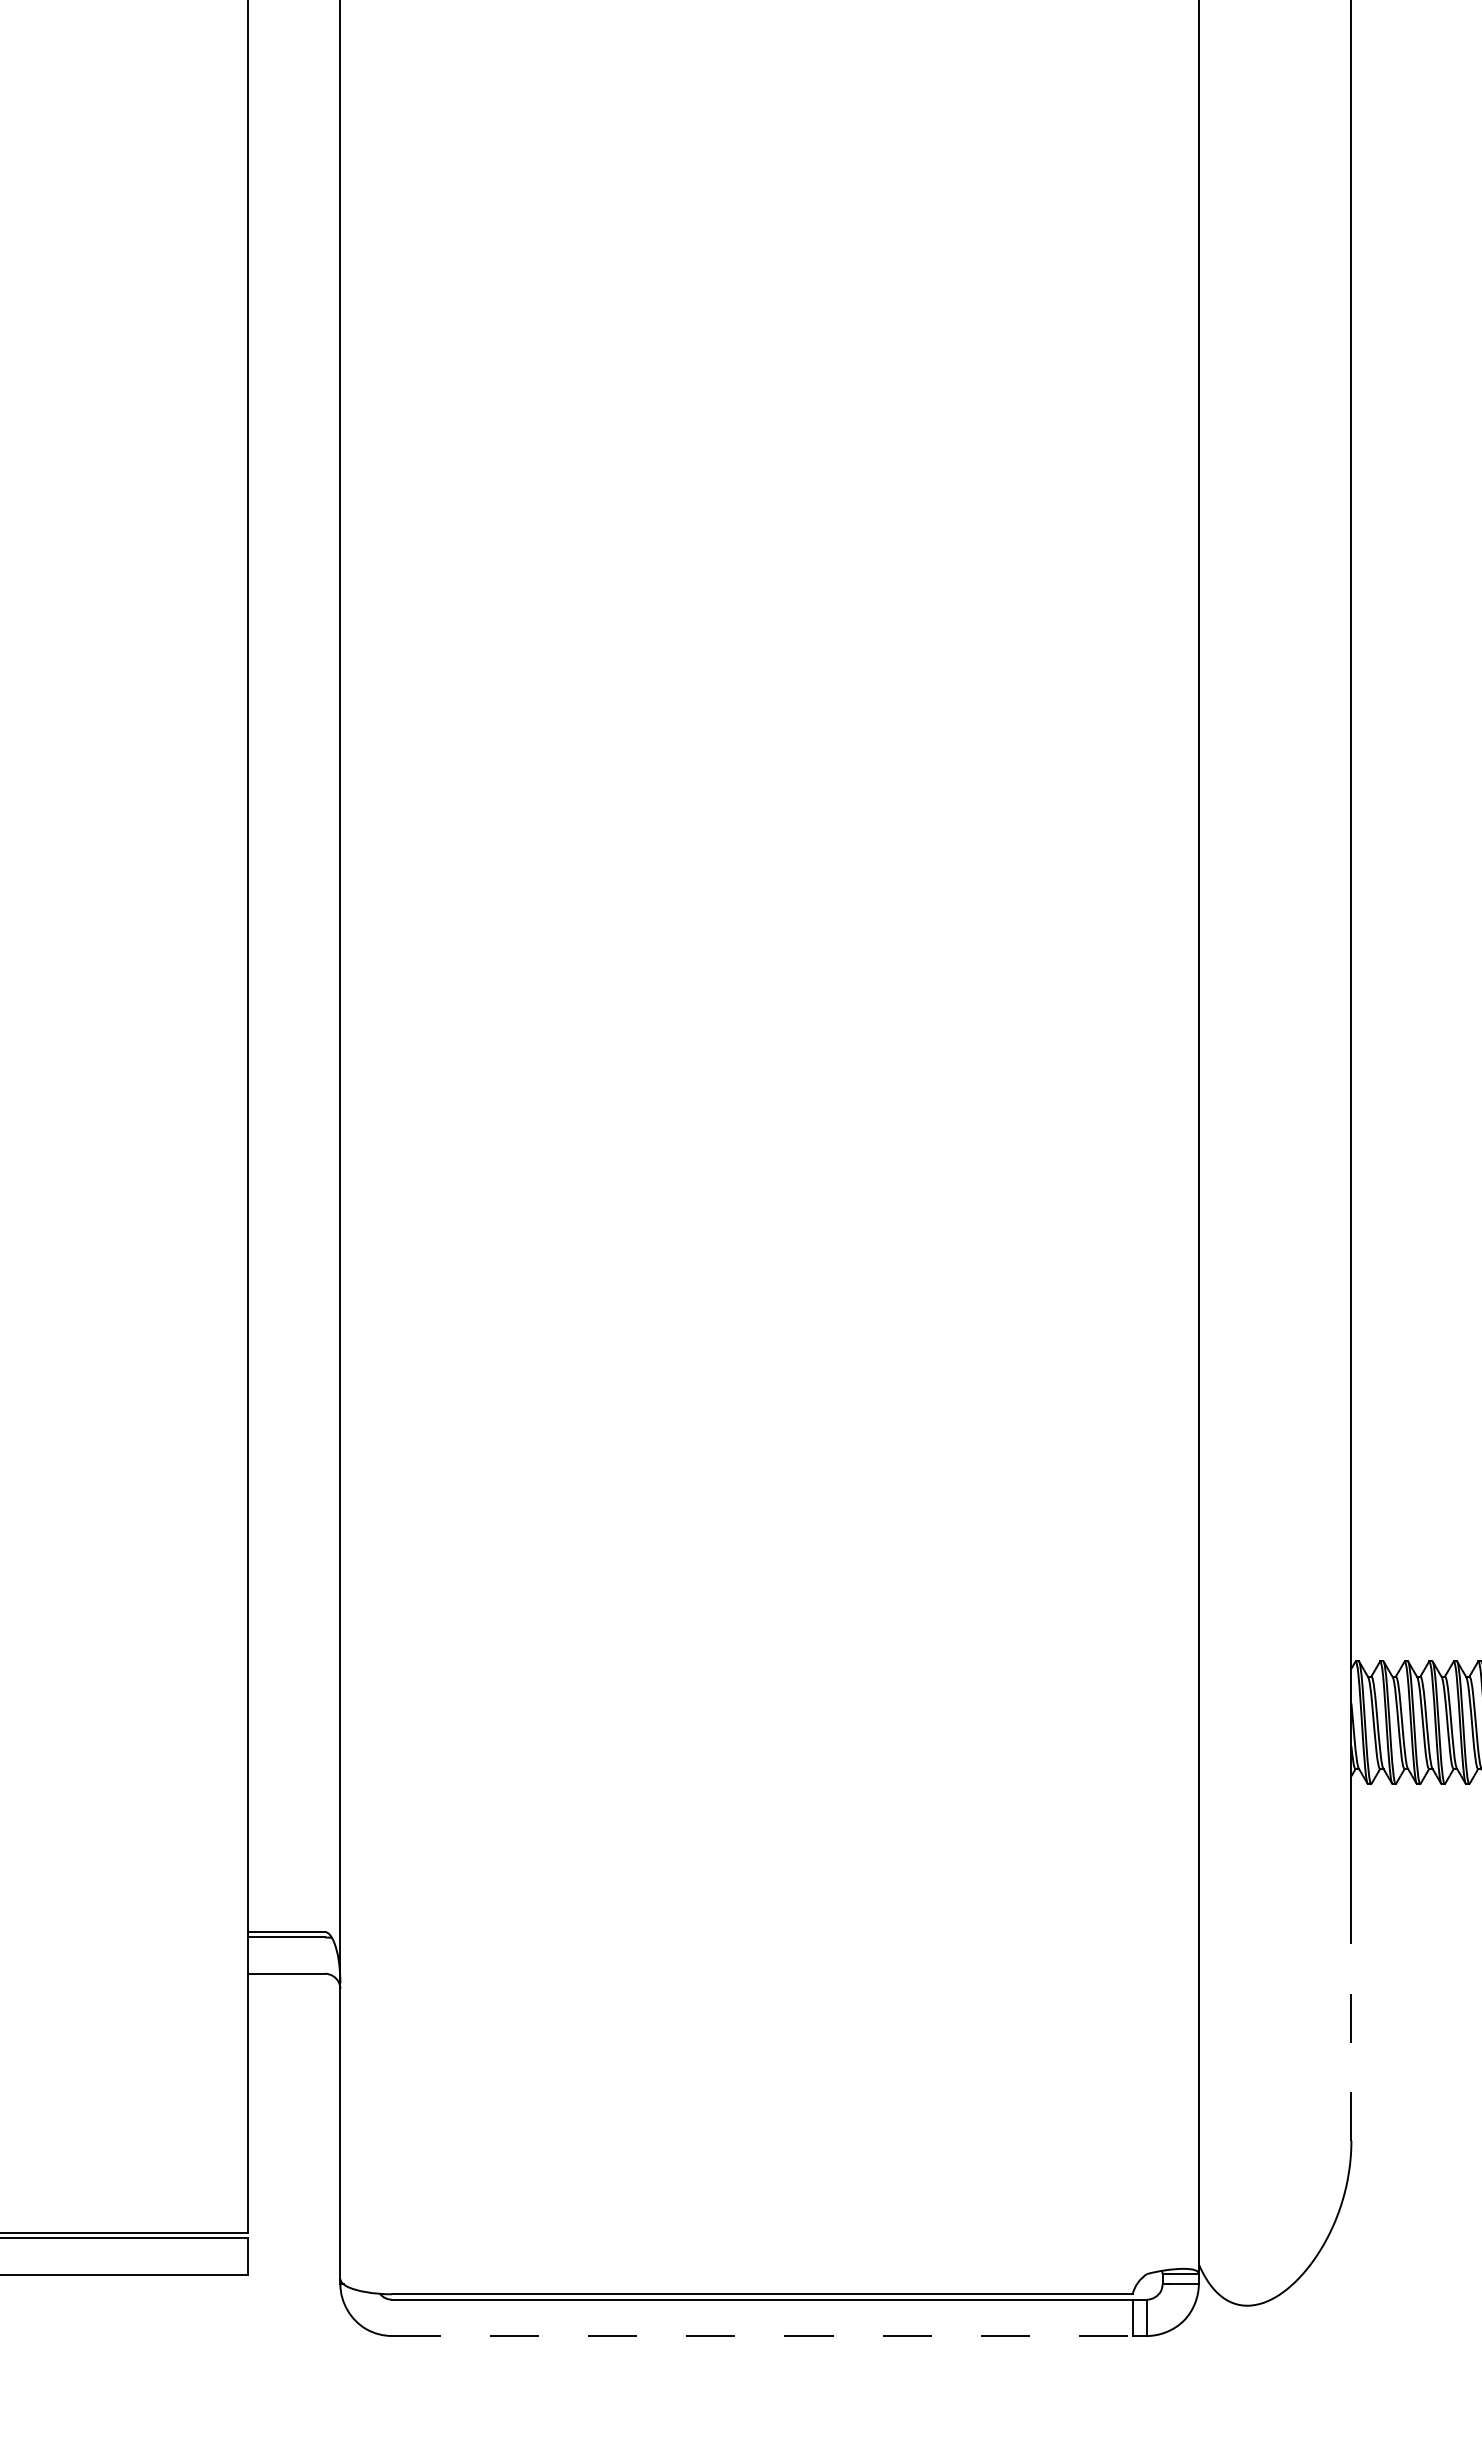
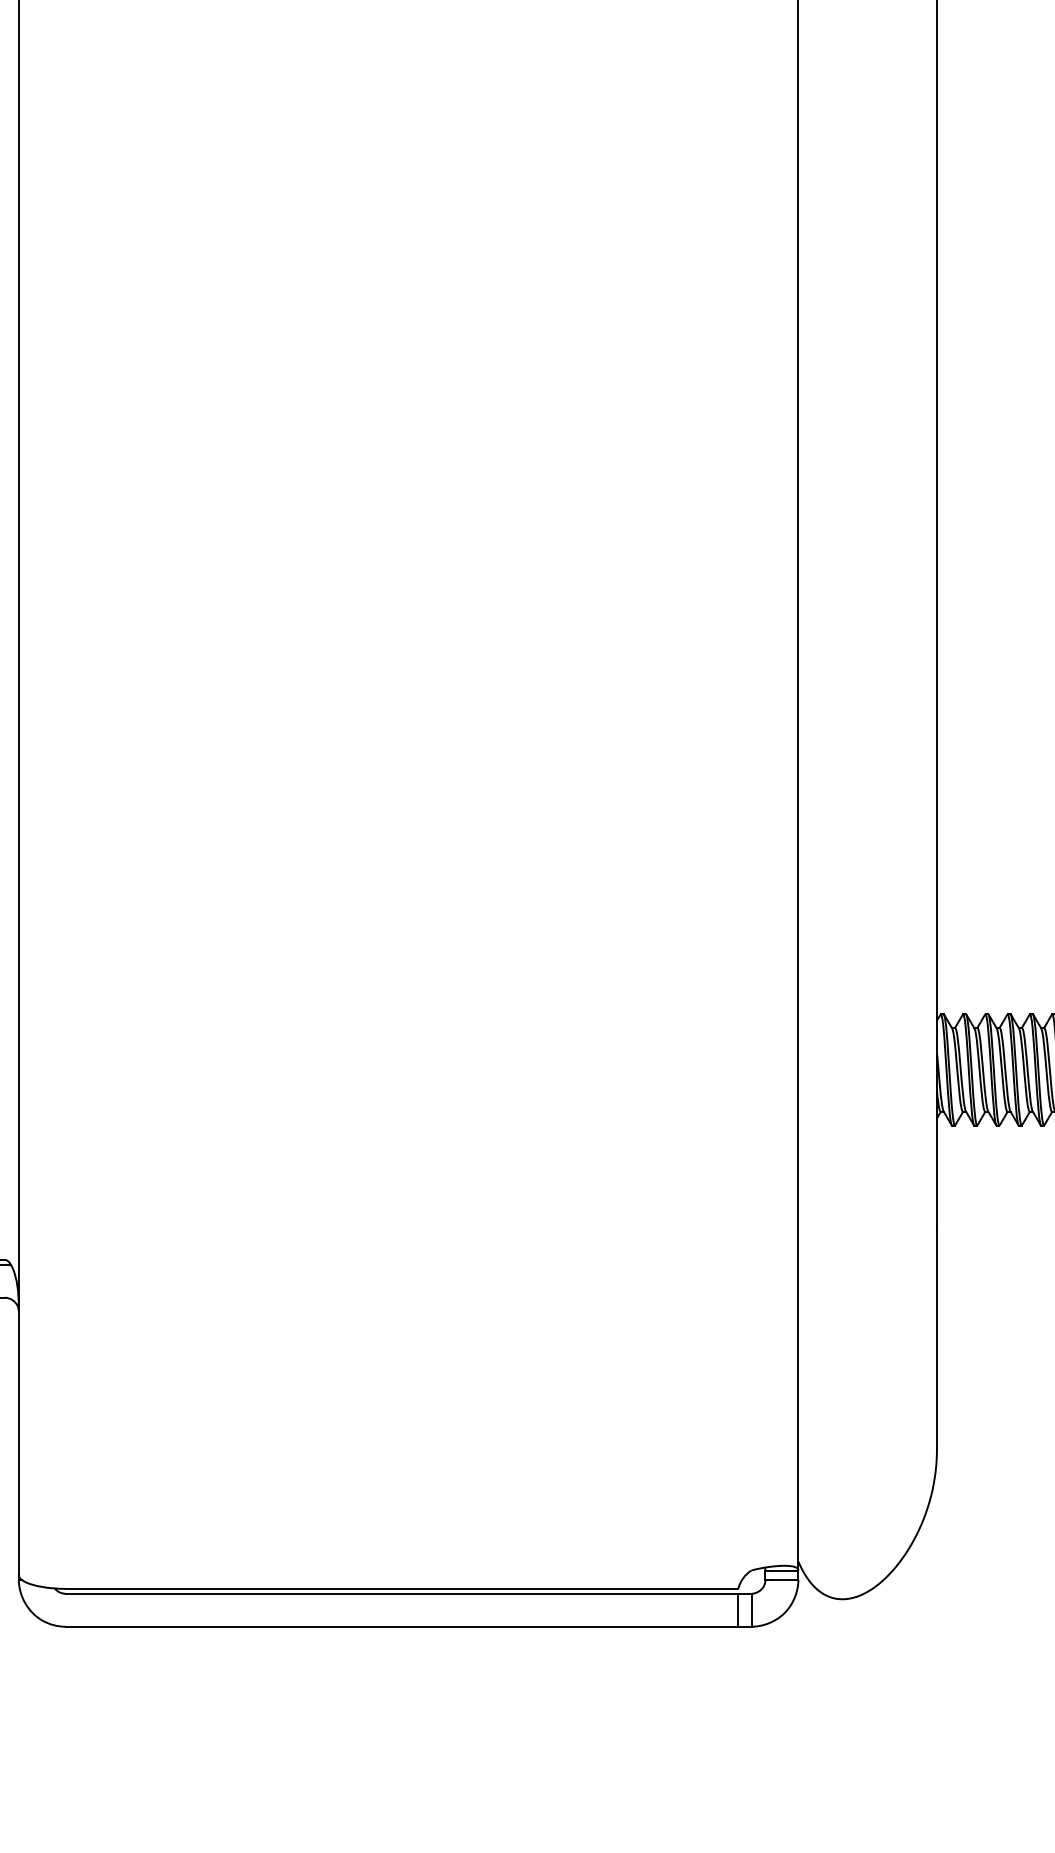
line: (1351, 2018) -> (937, 1338), dashed -> solid
line: (762, 2336) -> (402, 1627), dashed -> solid

